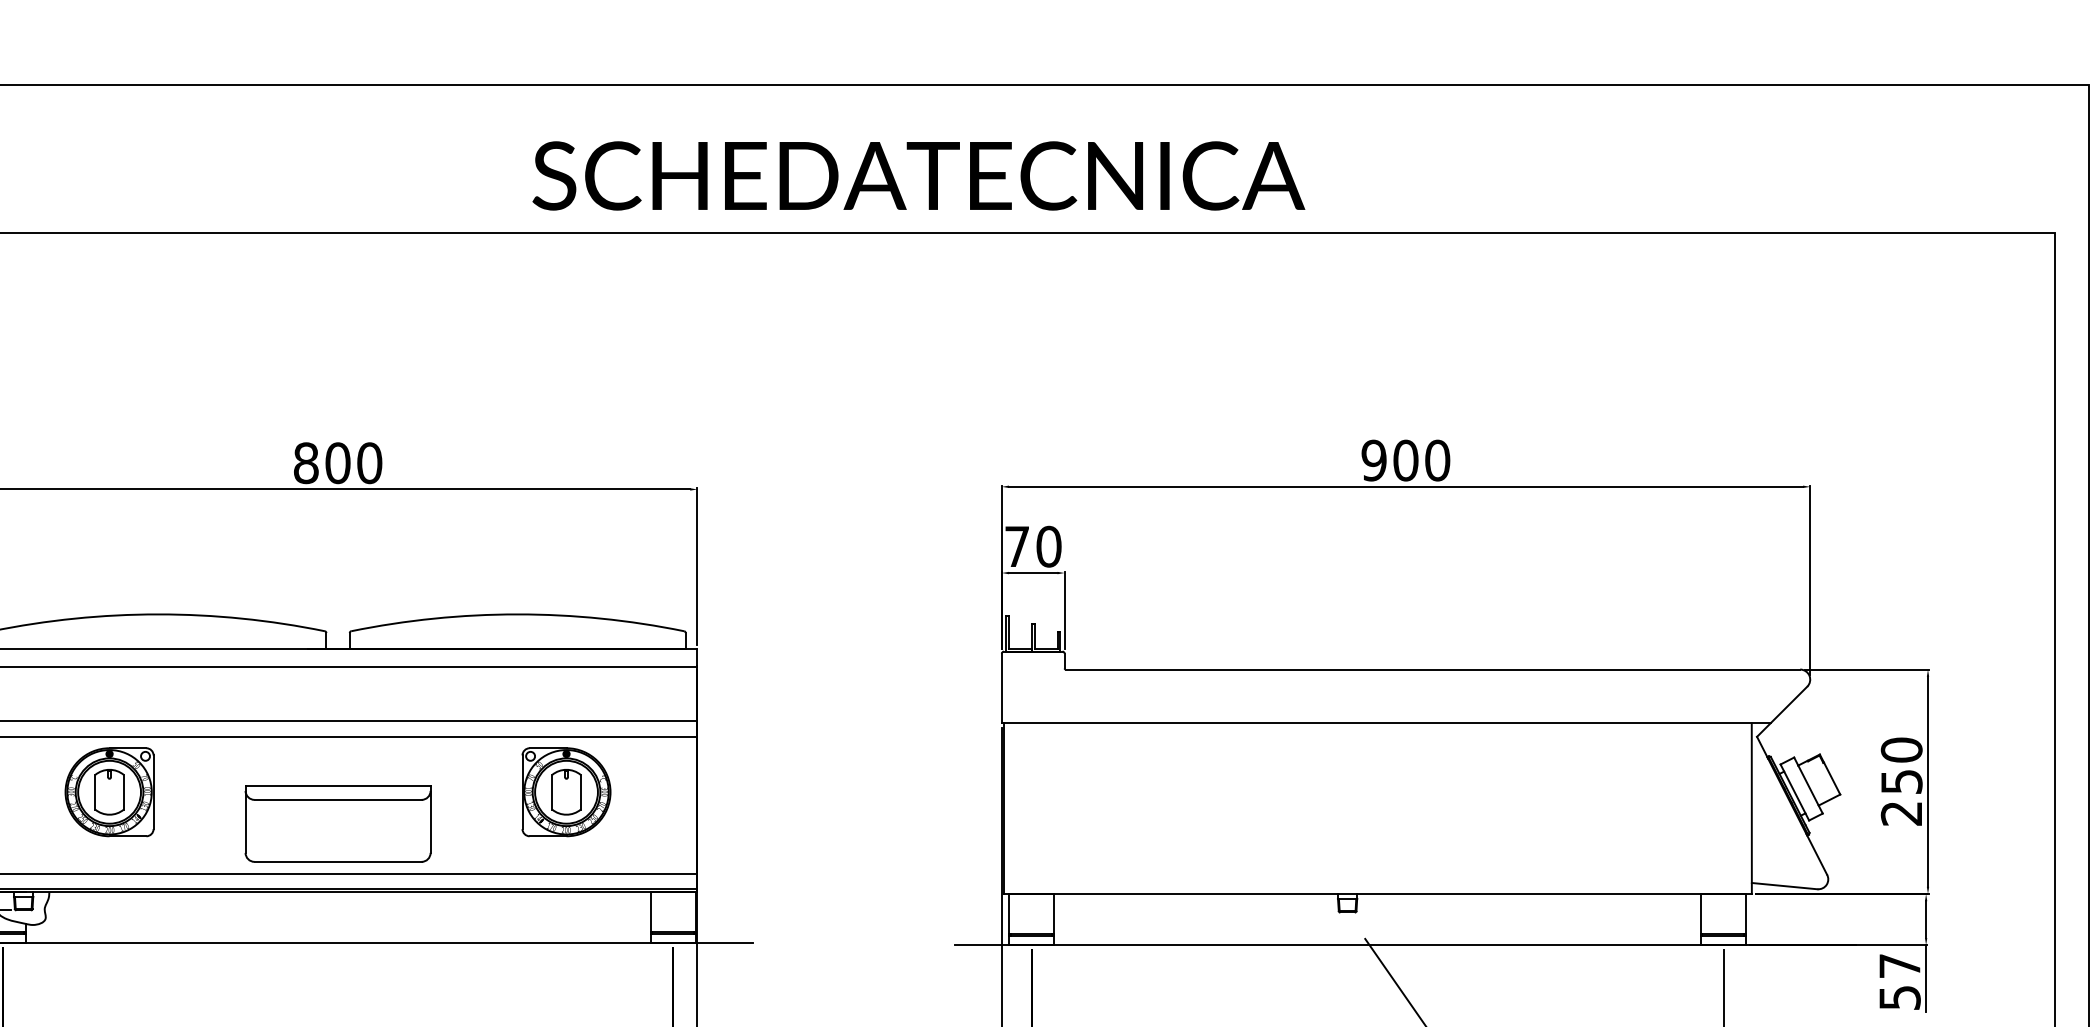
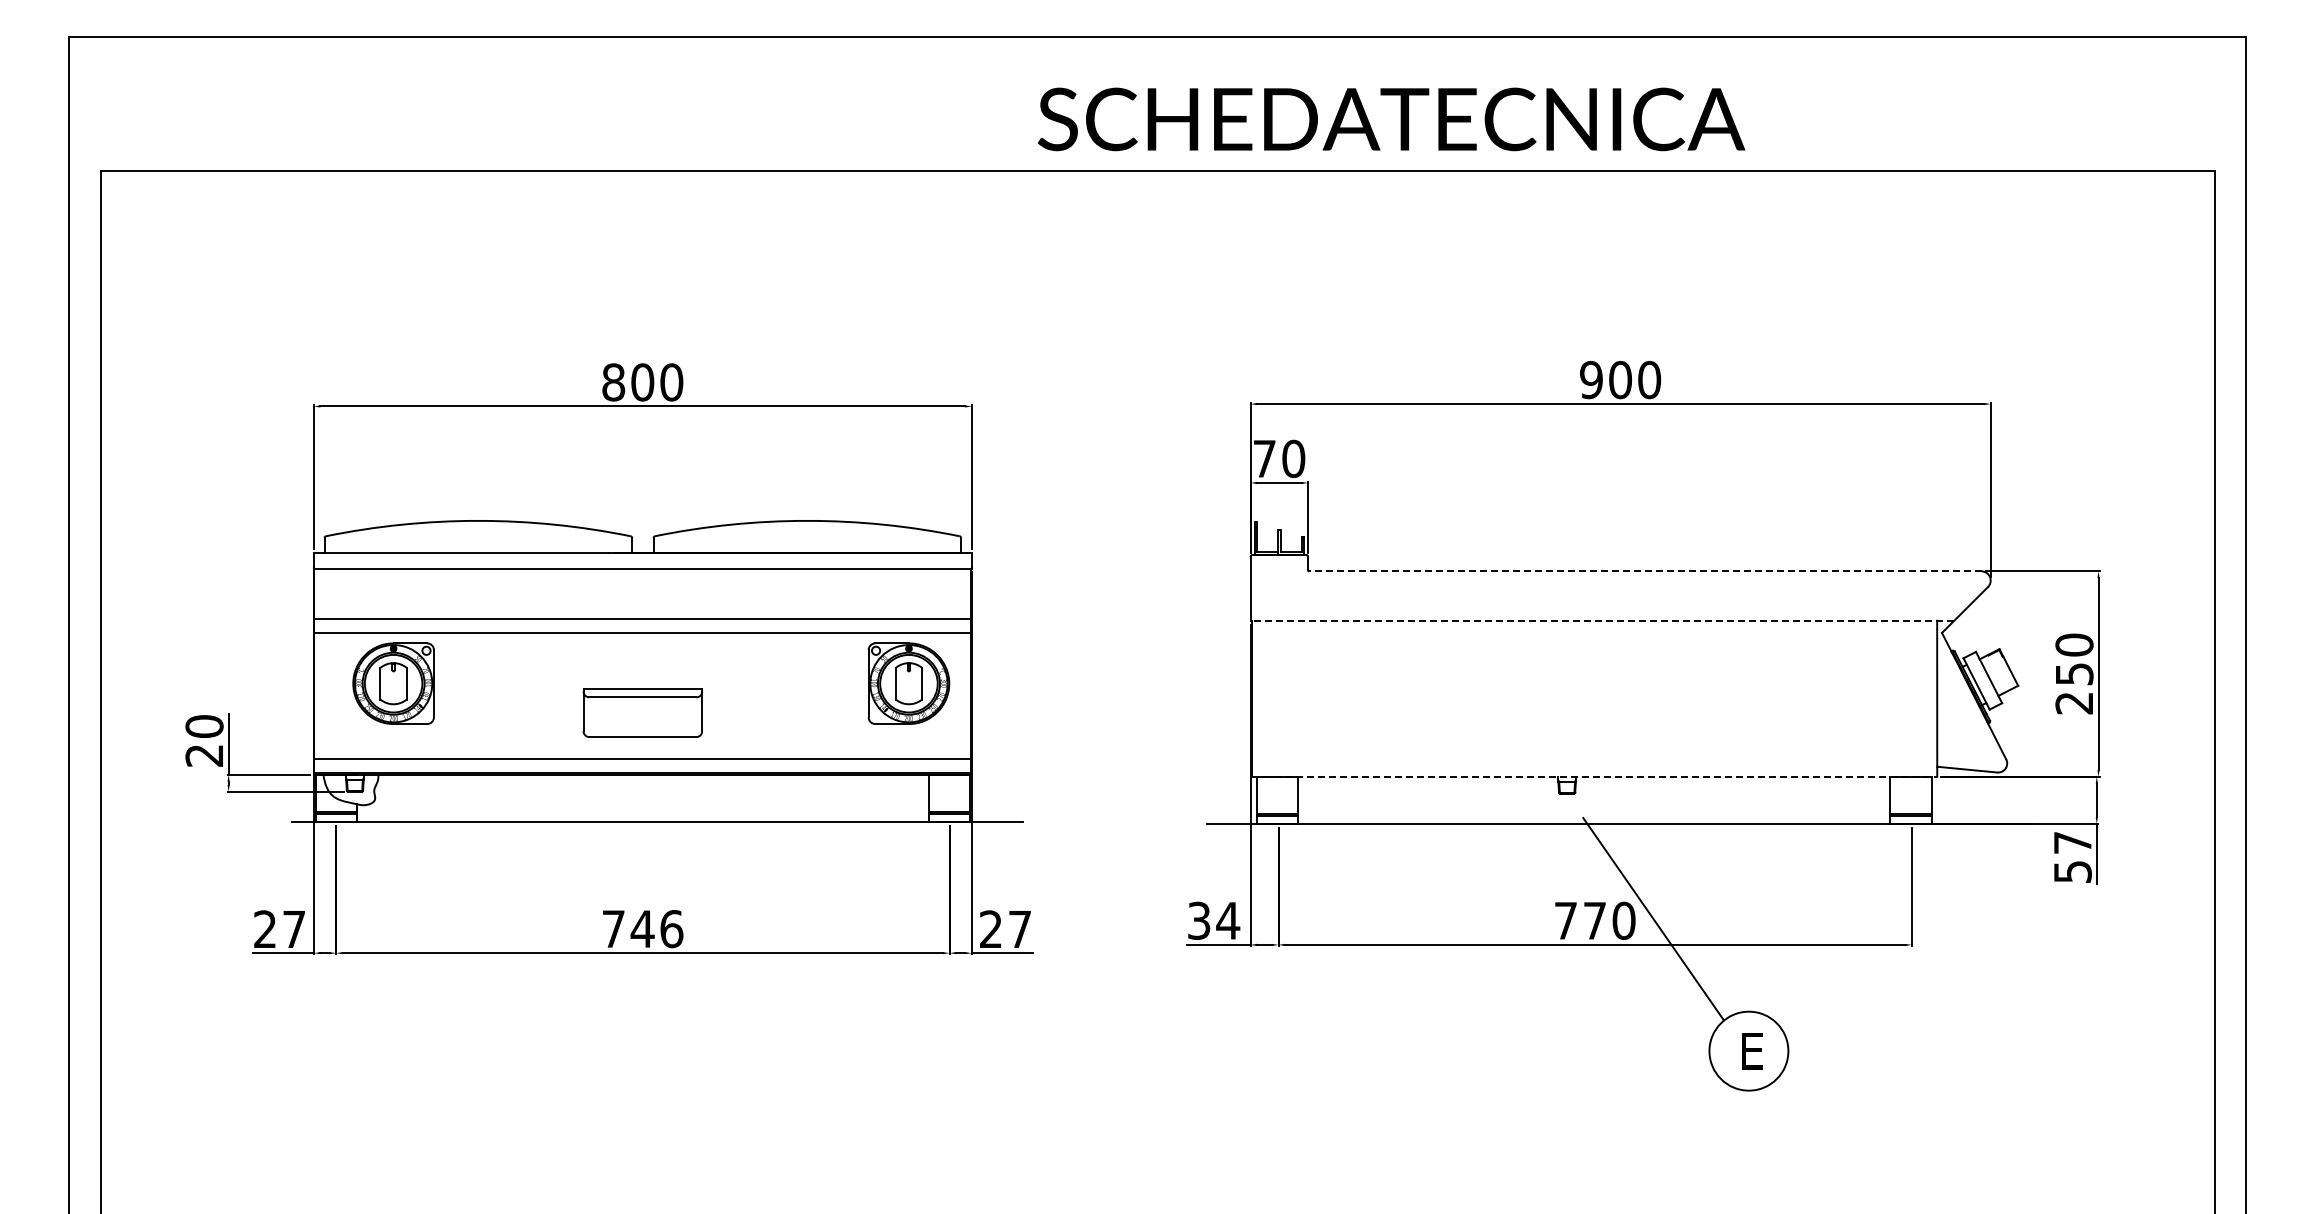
text: (918, 176) -> (1391, 119), moved
line: (1432, 669) -> (1644, 571), solid -> dashed
line: (1386, 723) -> (1602, 620), solid -> dashed
part: (109, 792) -> (393, 683), moved
part: (565, 792) -> (908, 683), moved
part: (337, 823) -> (642, 712), size x0.7
line: (1378, 893) -> (1595, 776), solid -> dashed

